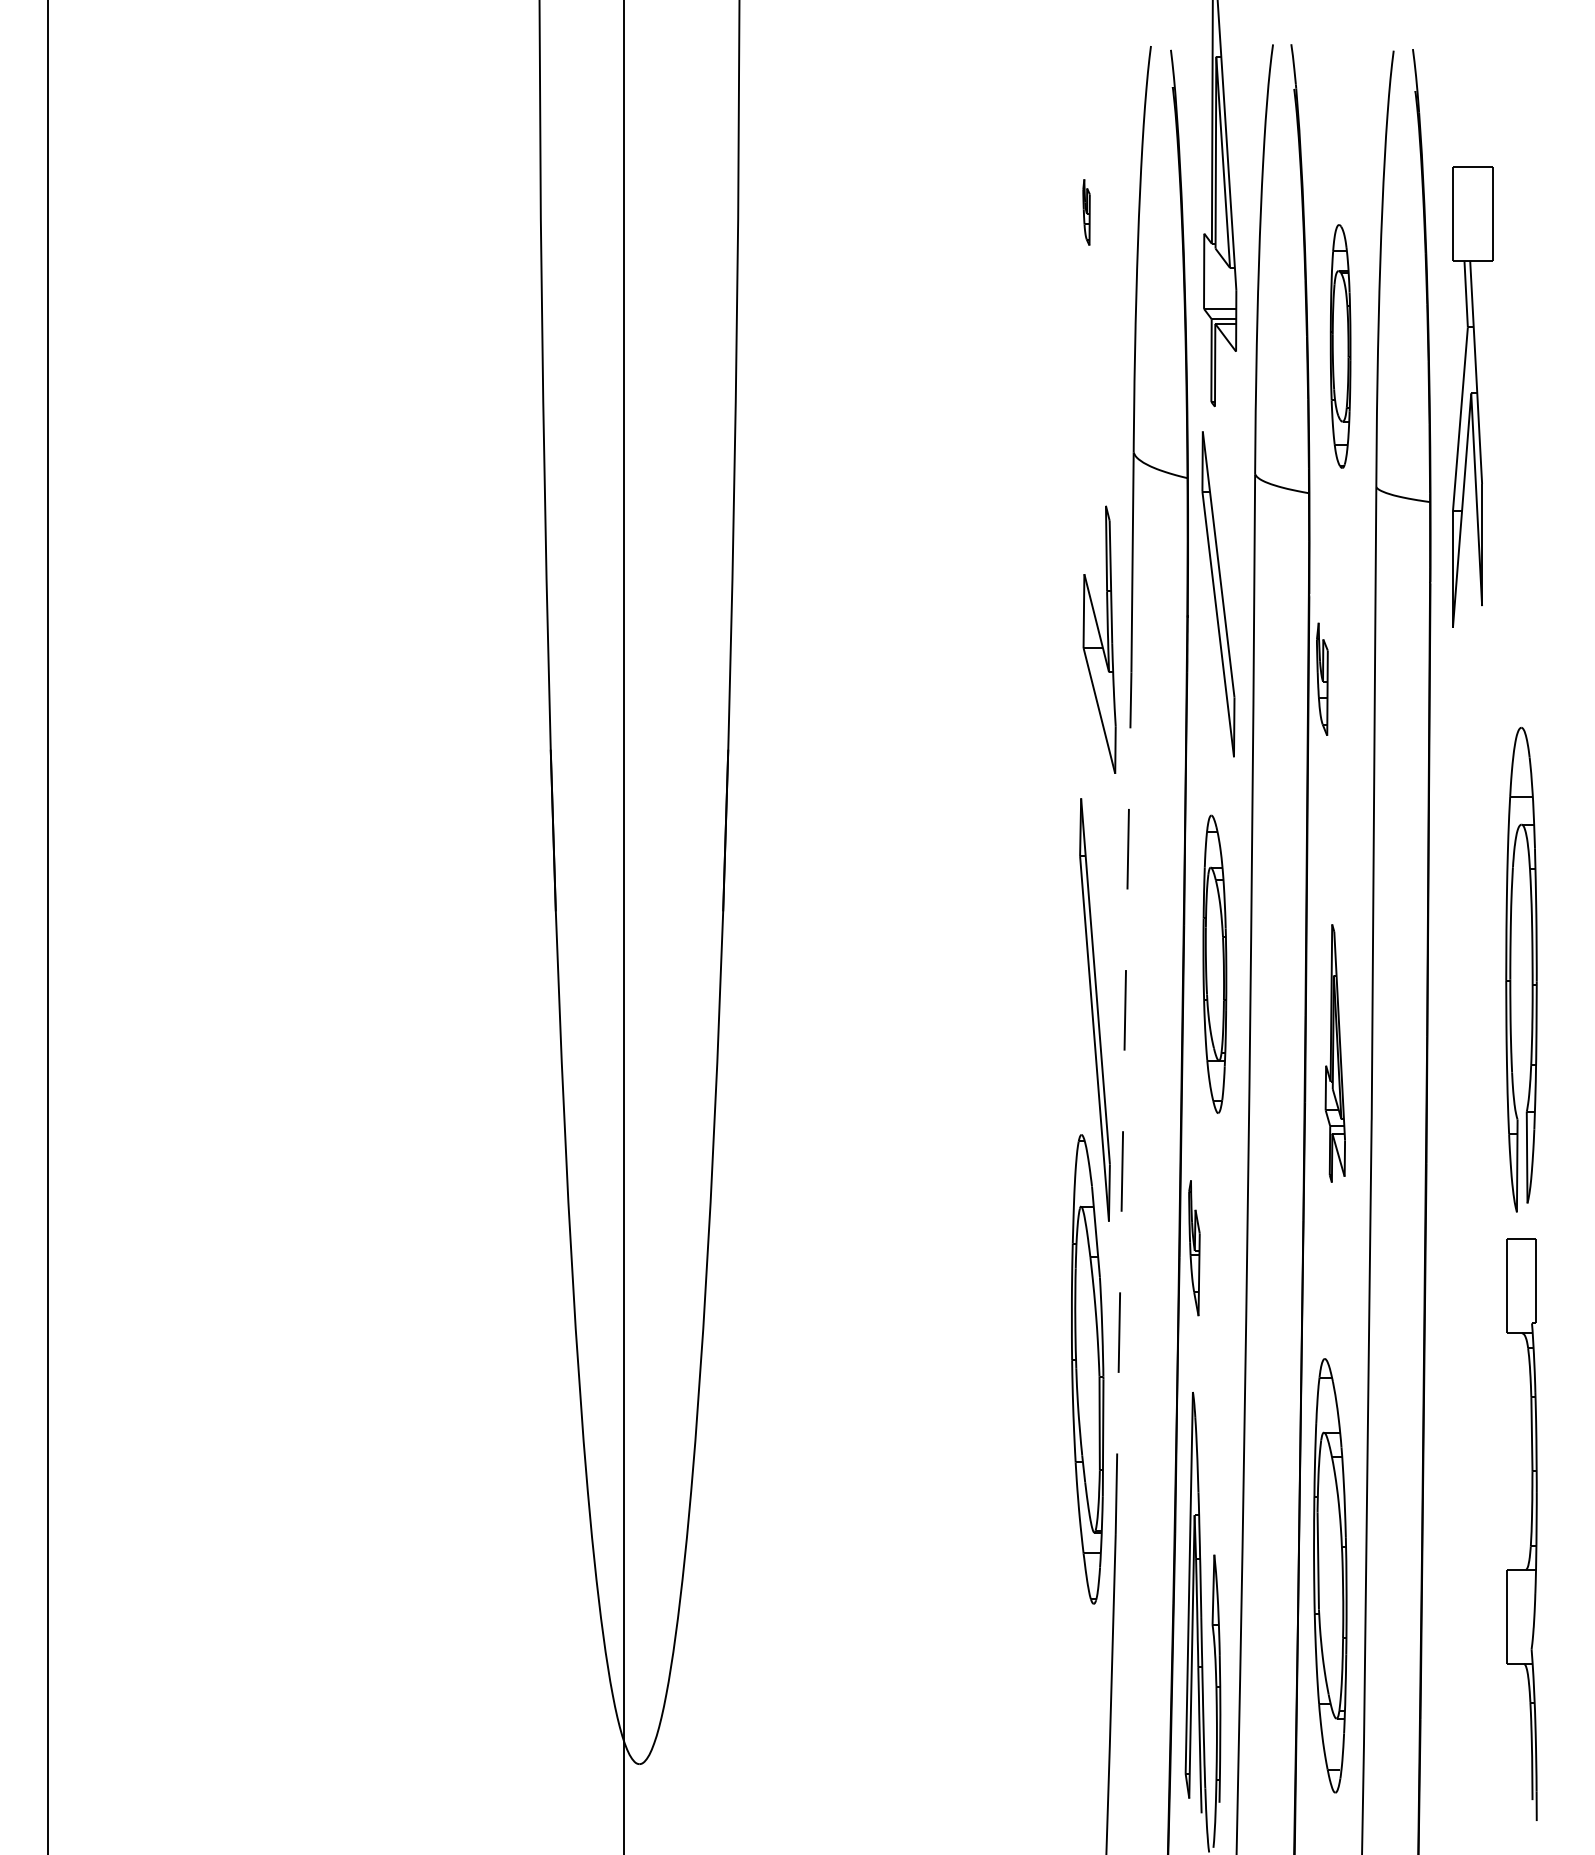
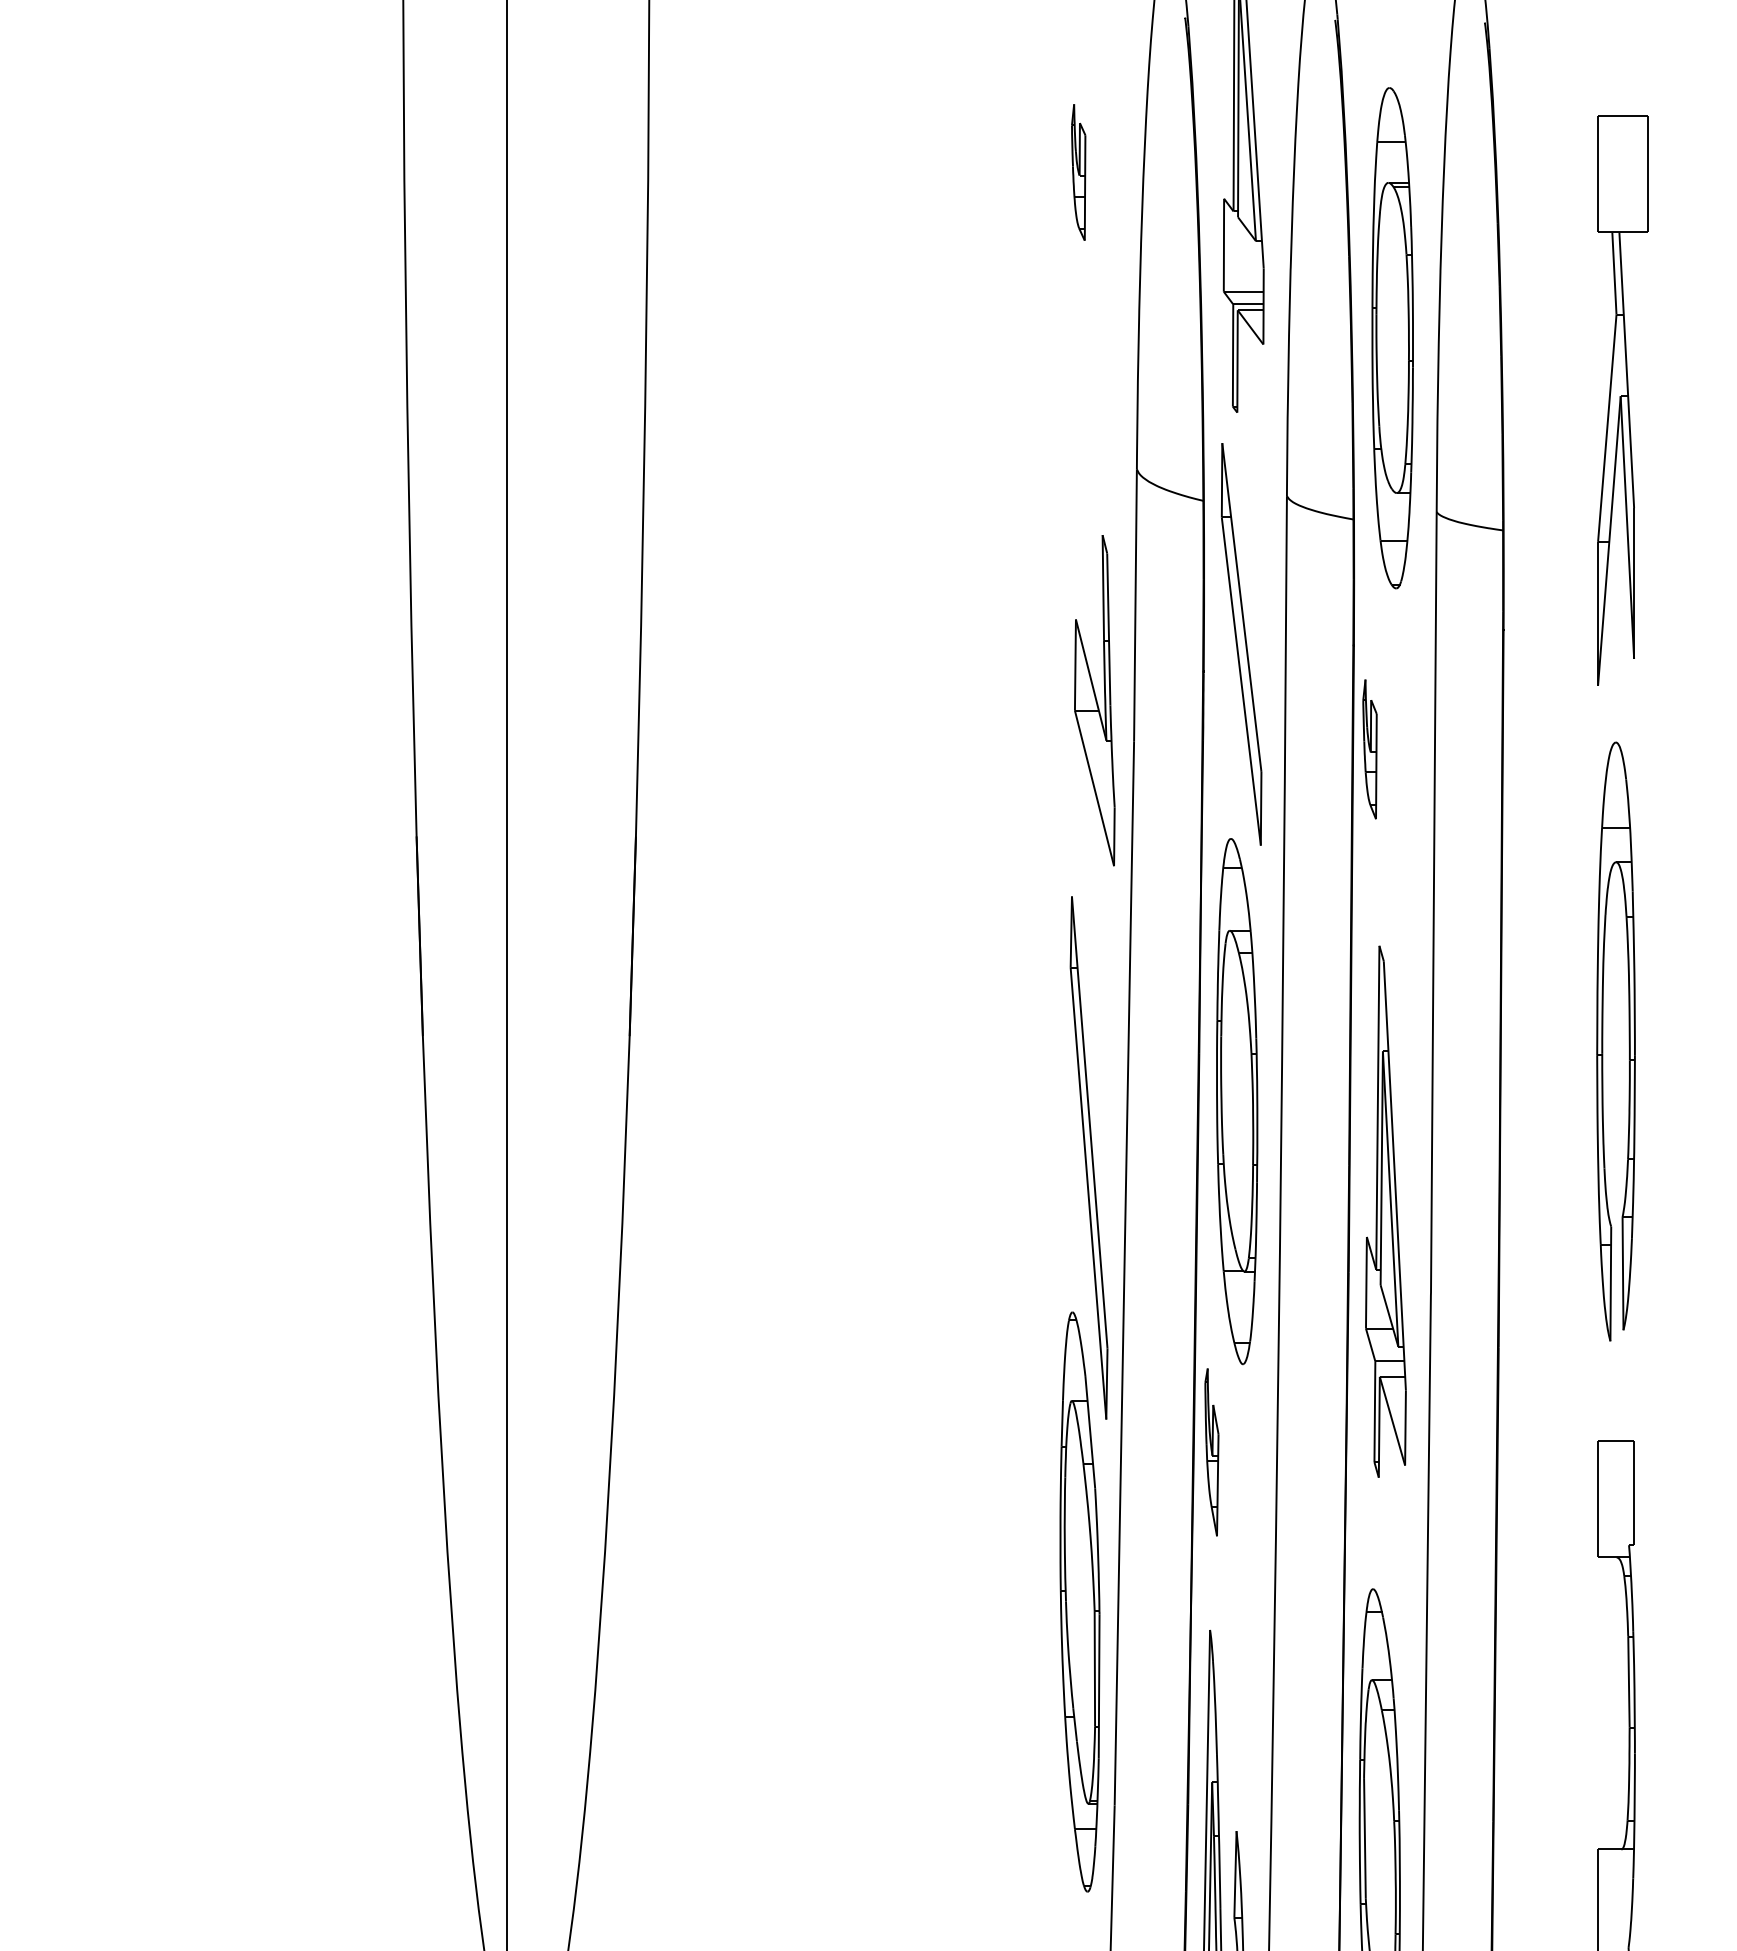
part: (1086, 212) -> (1078, 172), size x1.67
part: (1340, 346) -> (1392, 338), size x1.67
part: (1472, 396) -> (1622, 399), moved
part: (1214, 964) -> (1236, 1101), size x1.43
part: (1511, 969) -> (1603, 1041), moved
part: (1335, 1053) -> (1386, 1211), size x1.67
line: (1123, 1103) -> (1124, 1273), dashed -> solid

